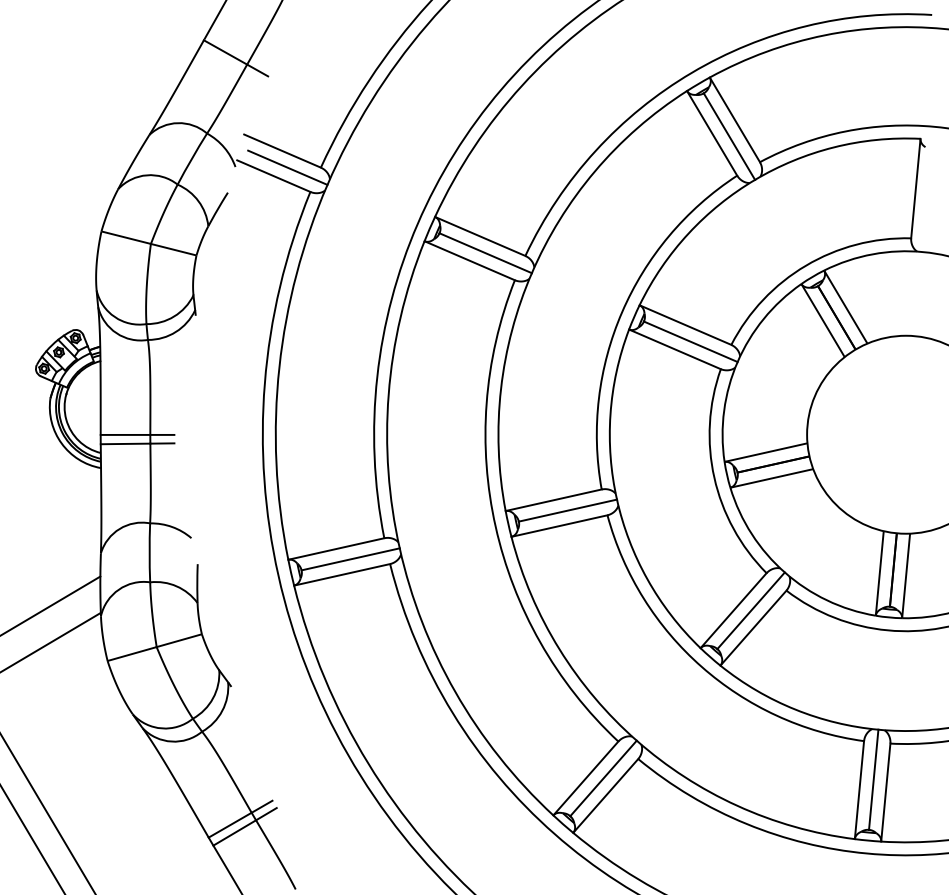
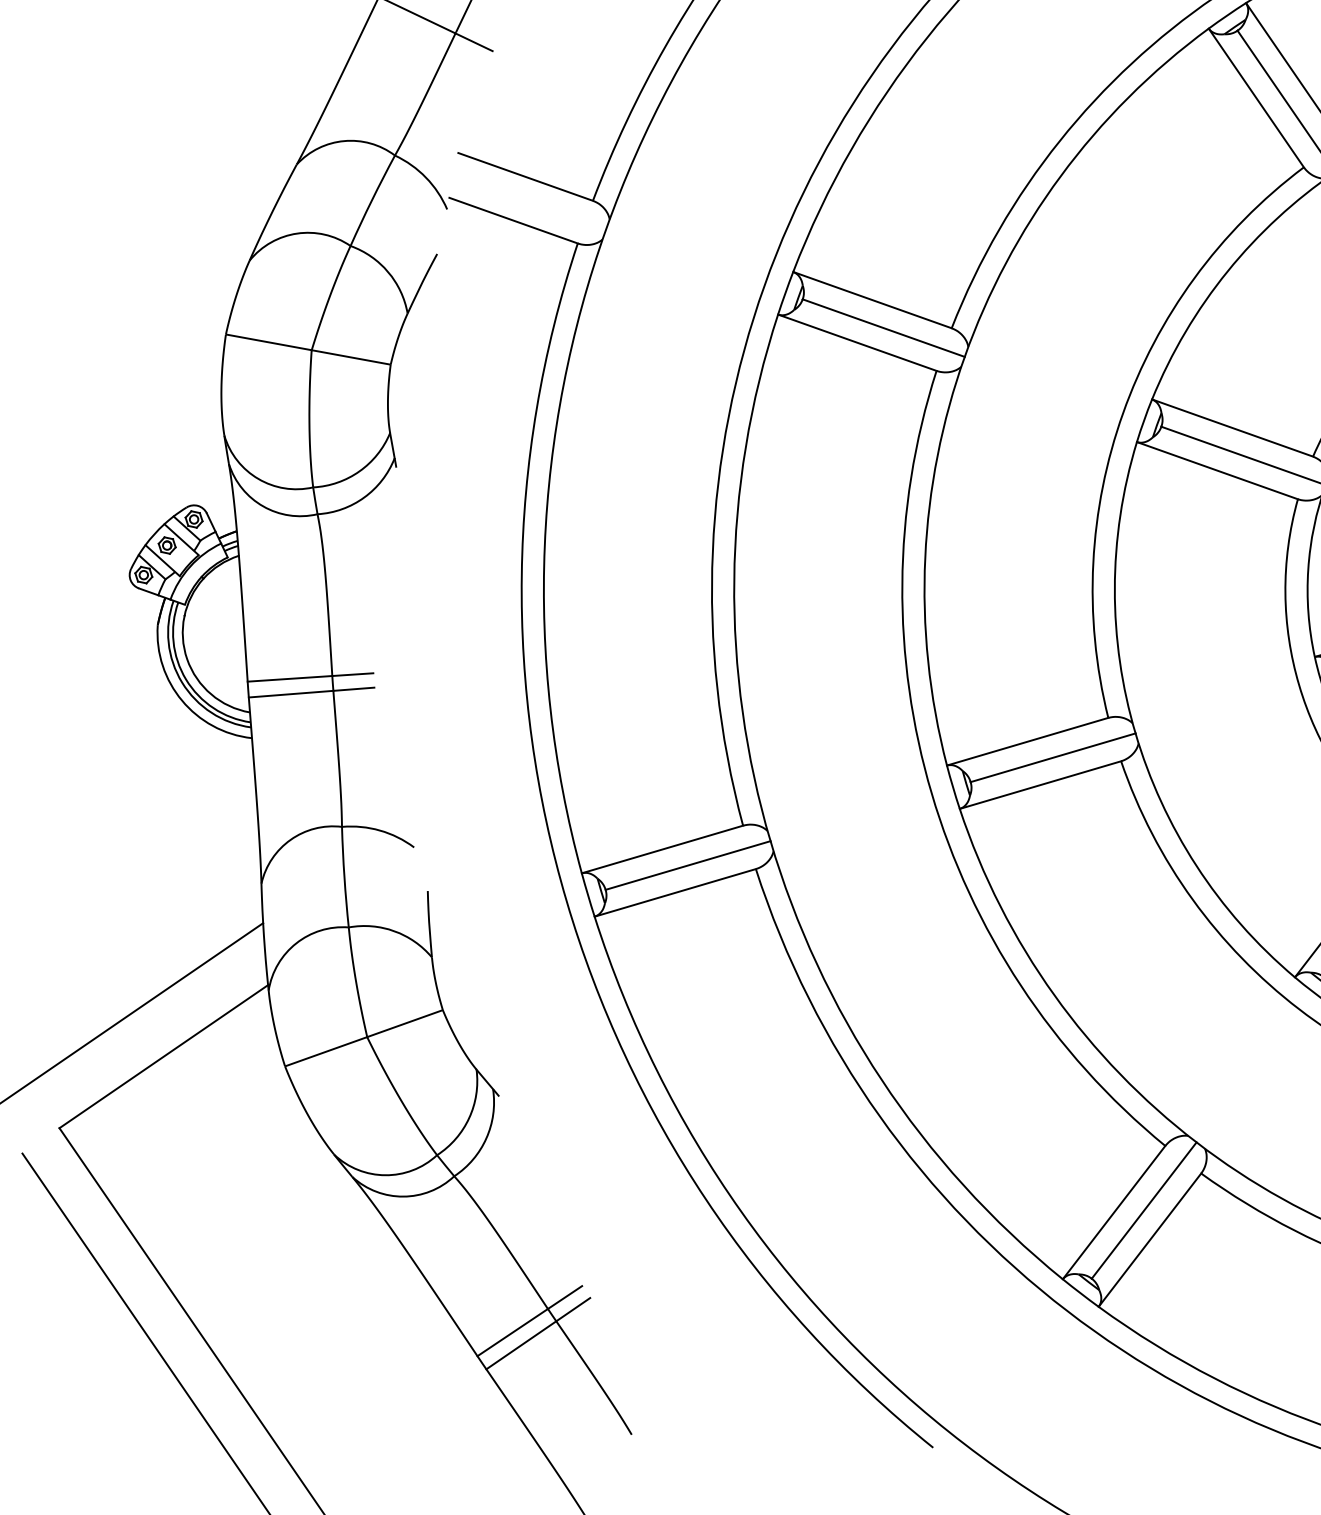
line: (287, 167) -> (535, 204), removed

